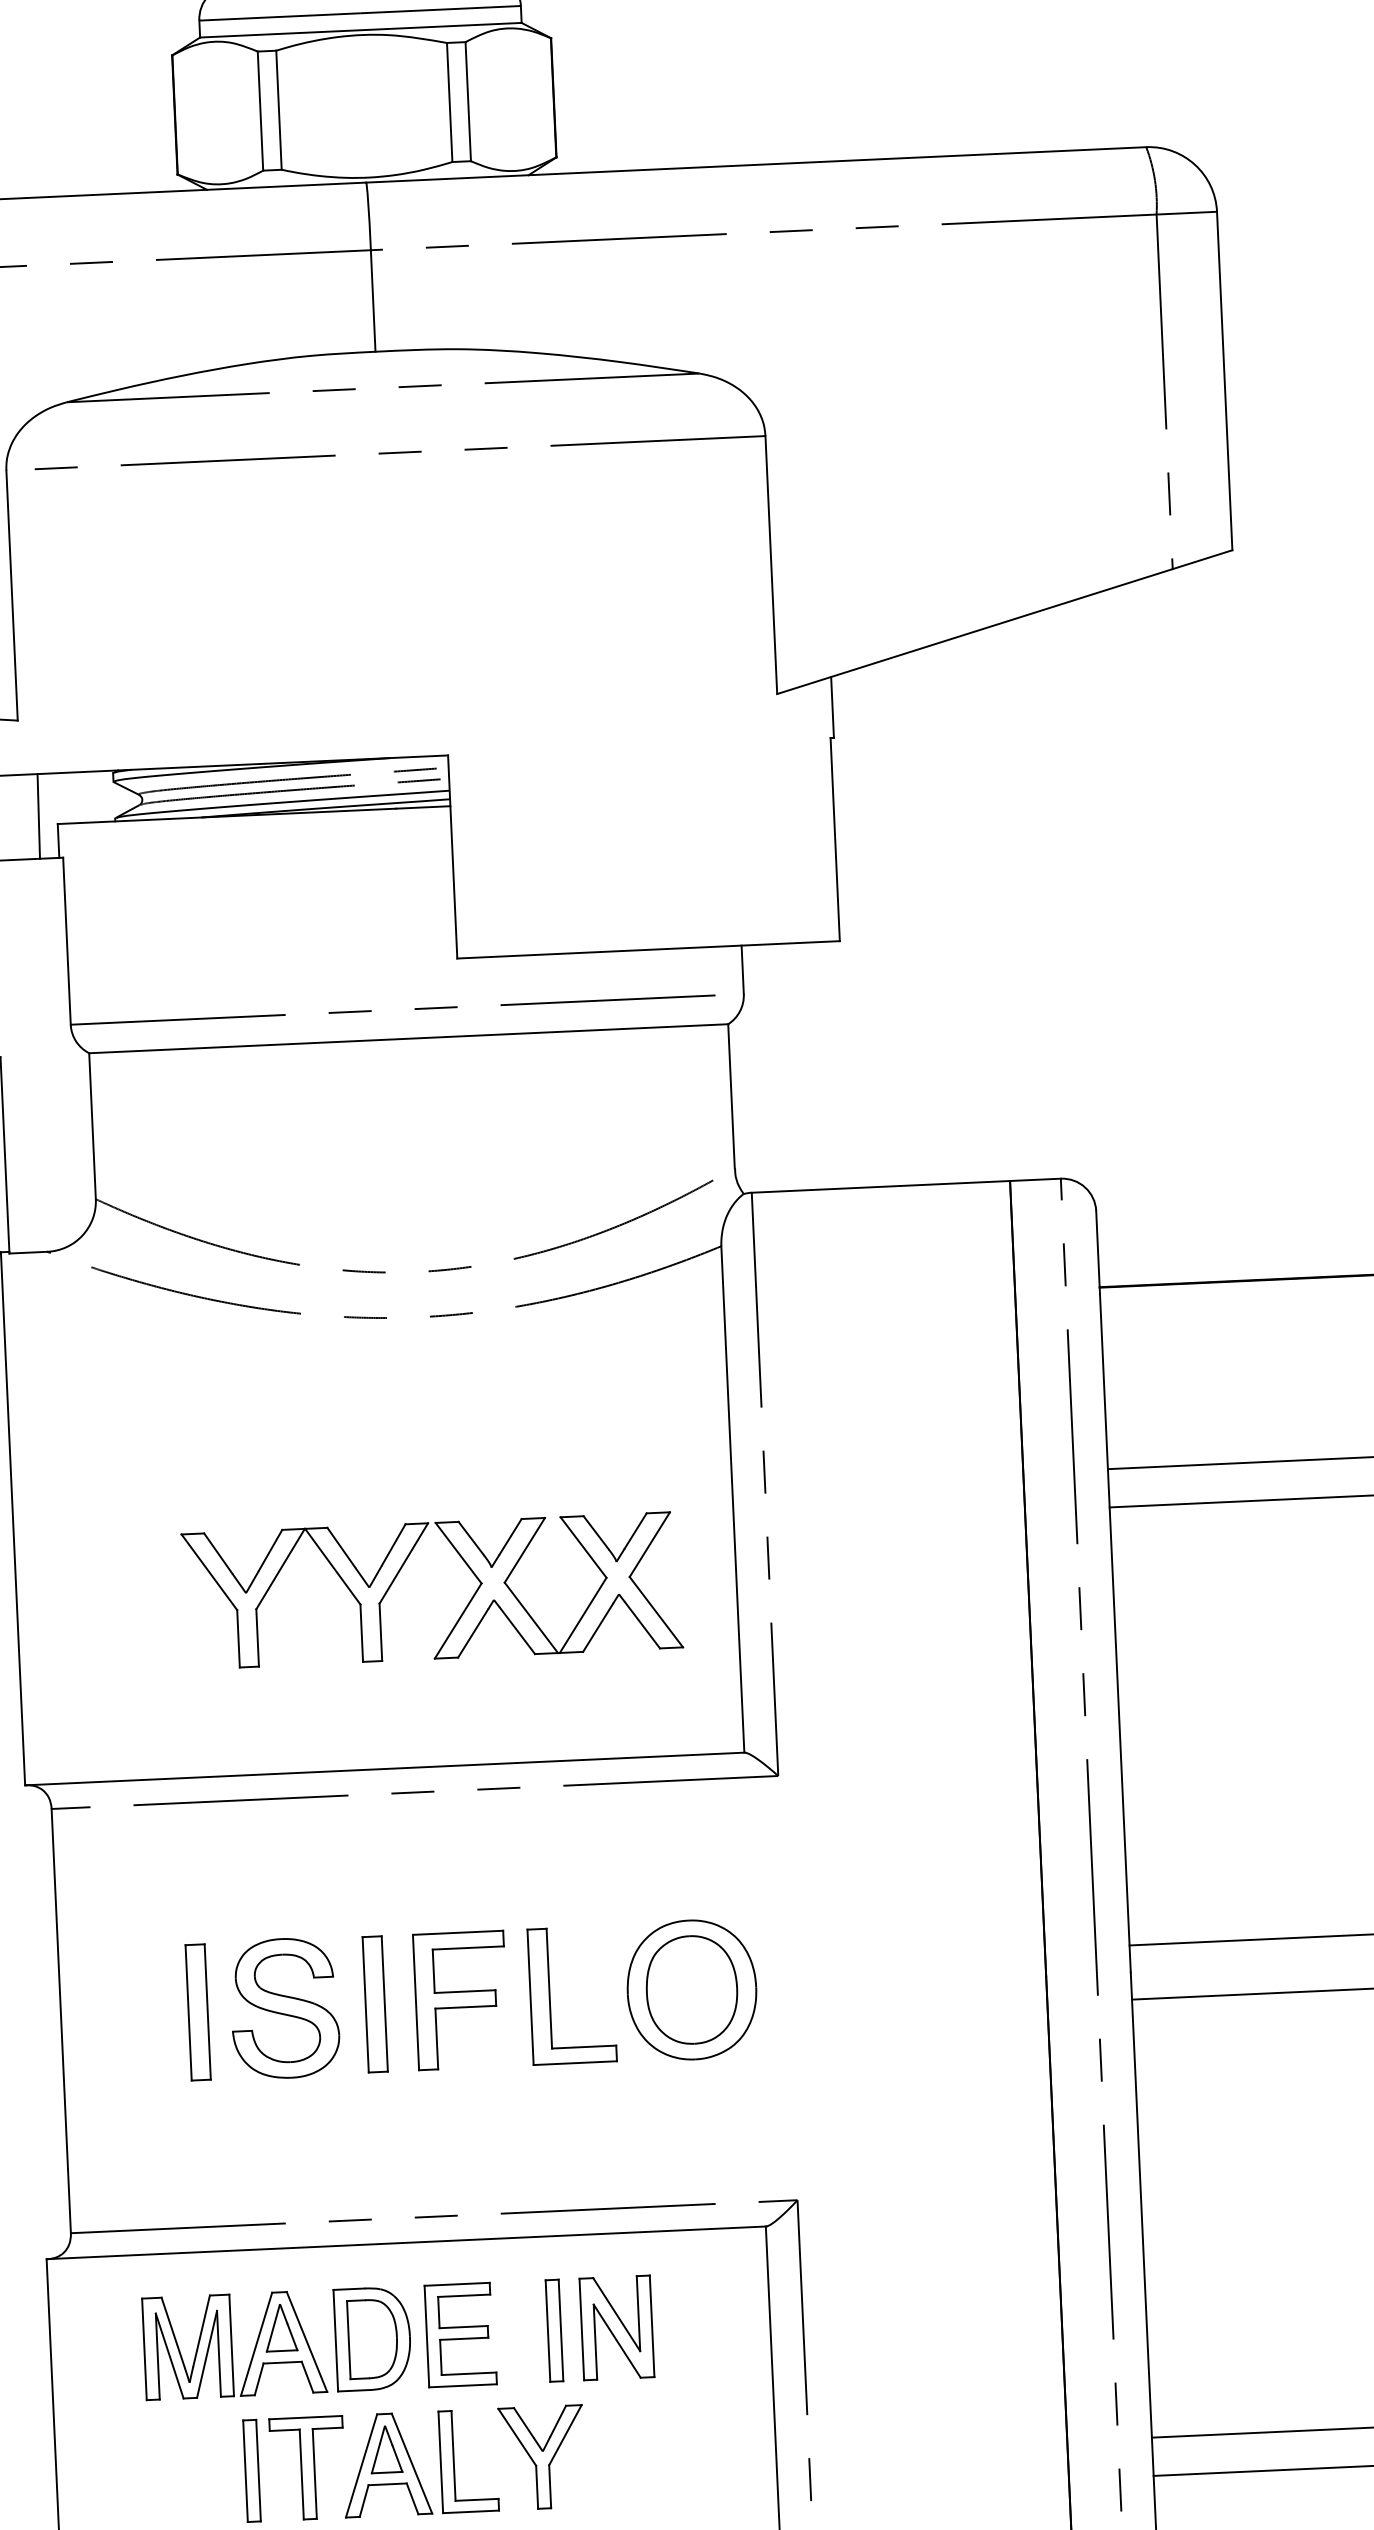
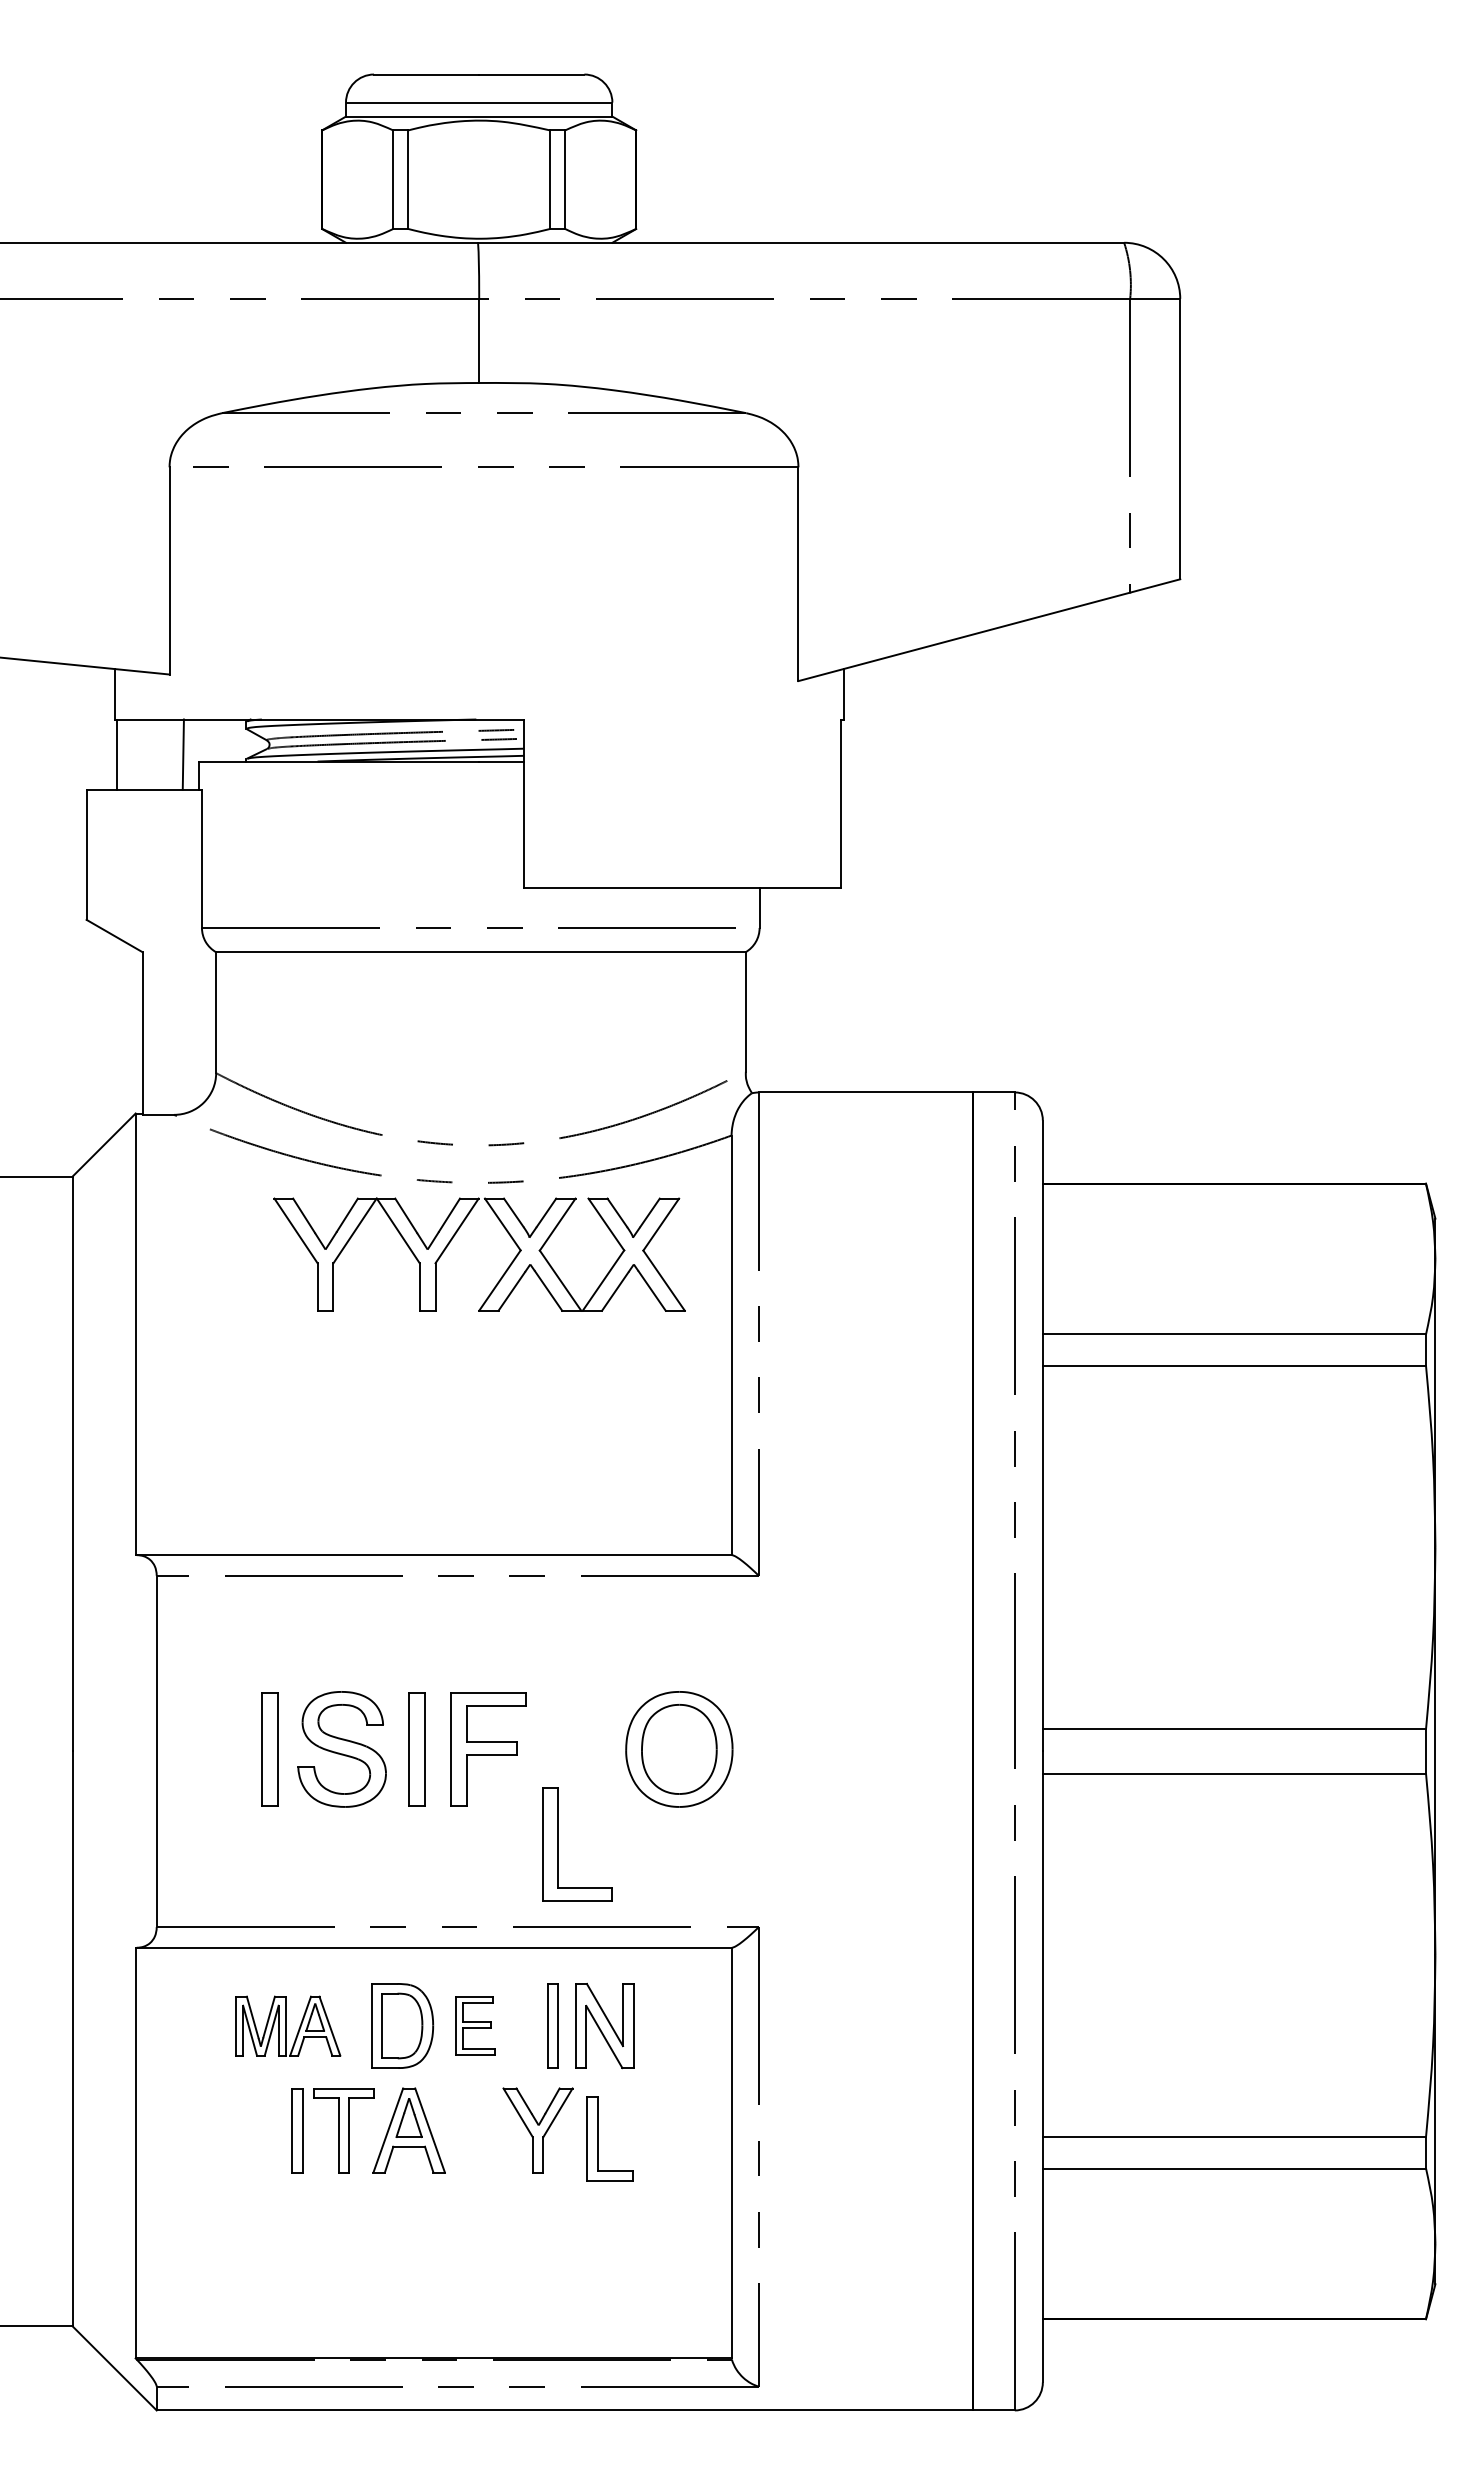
part: (399, 1572) -> (453, 1238), moved
part: (549, 1996) -> (558, 1844), moved
part: (459, 2334) -> (474, 2025), size x0.7
part: (234, 2345) -> (287, 2026), size x0.7
part: (454, 2461) -> (598, 2138), moved

